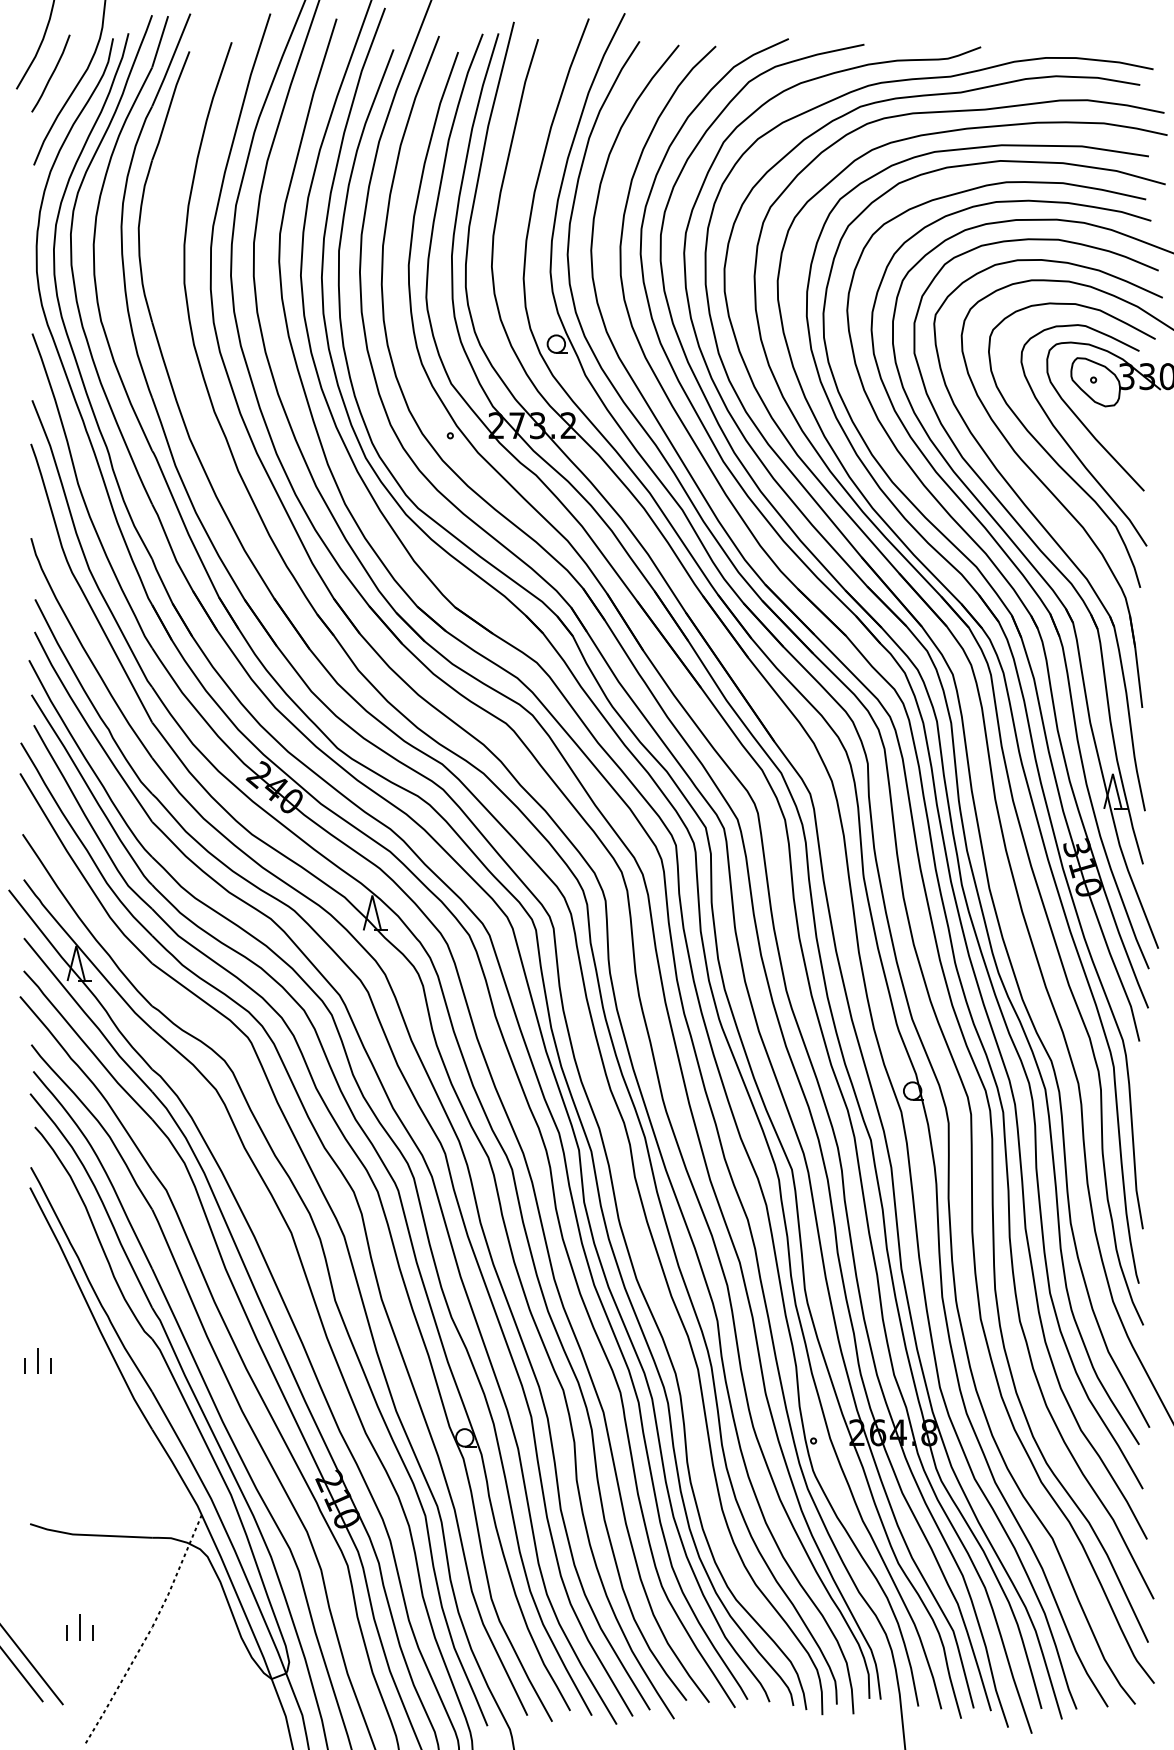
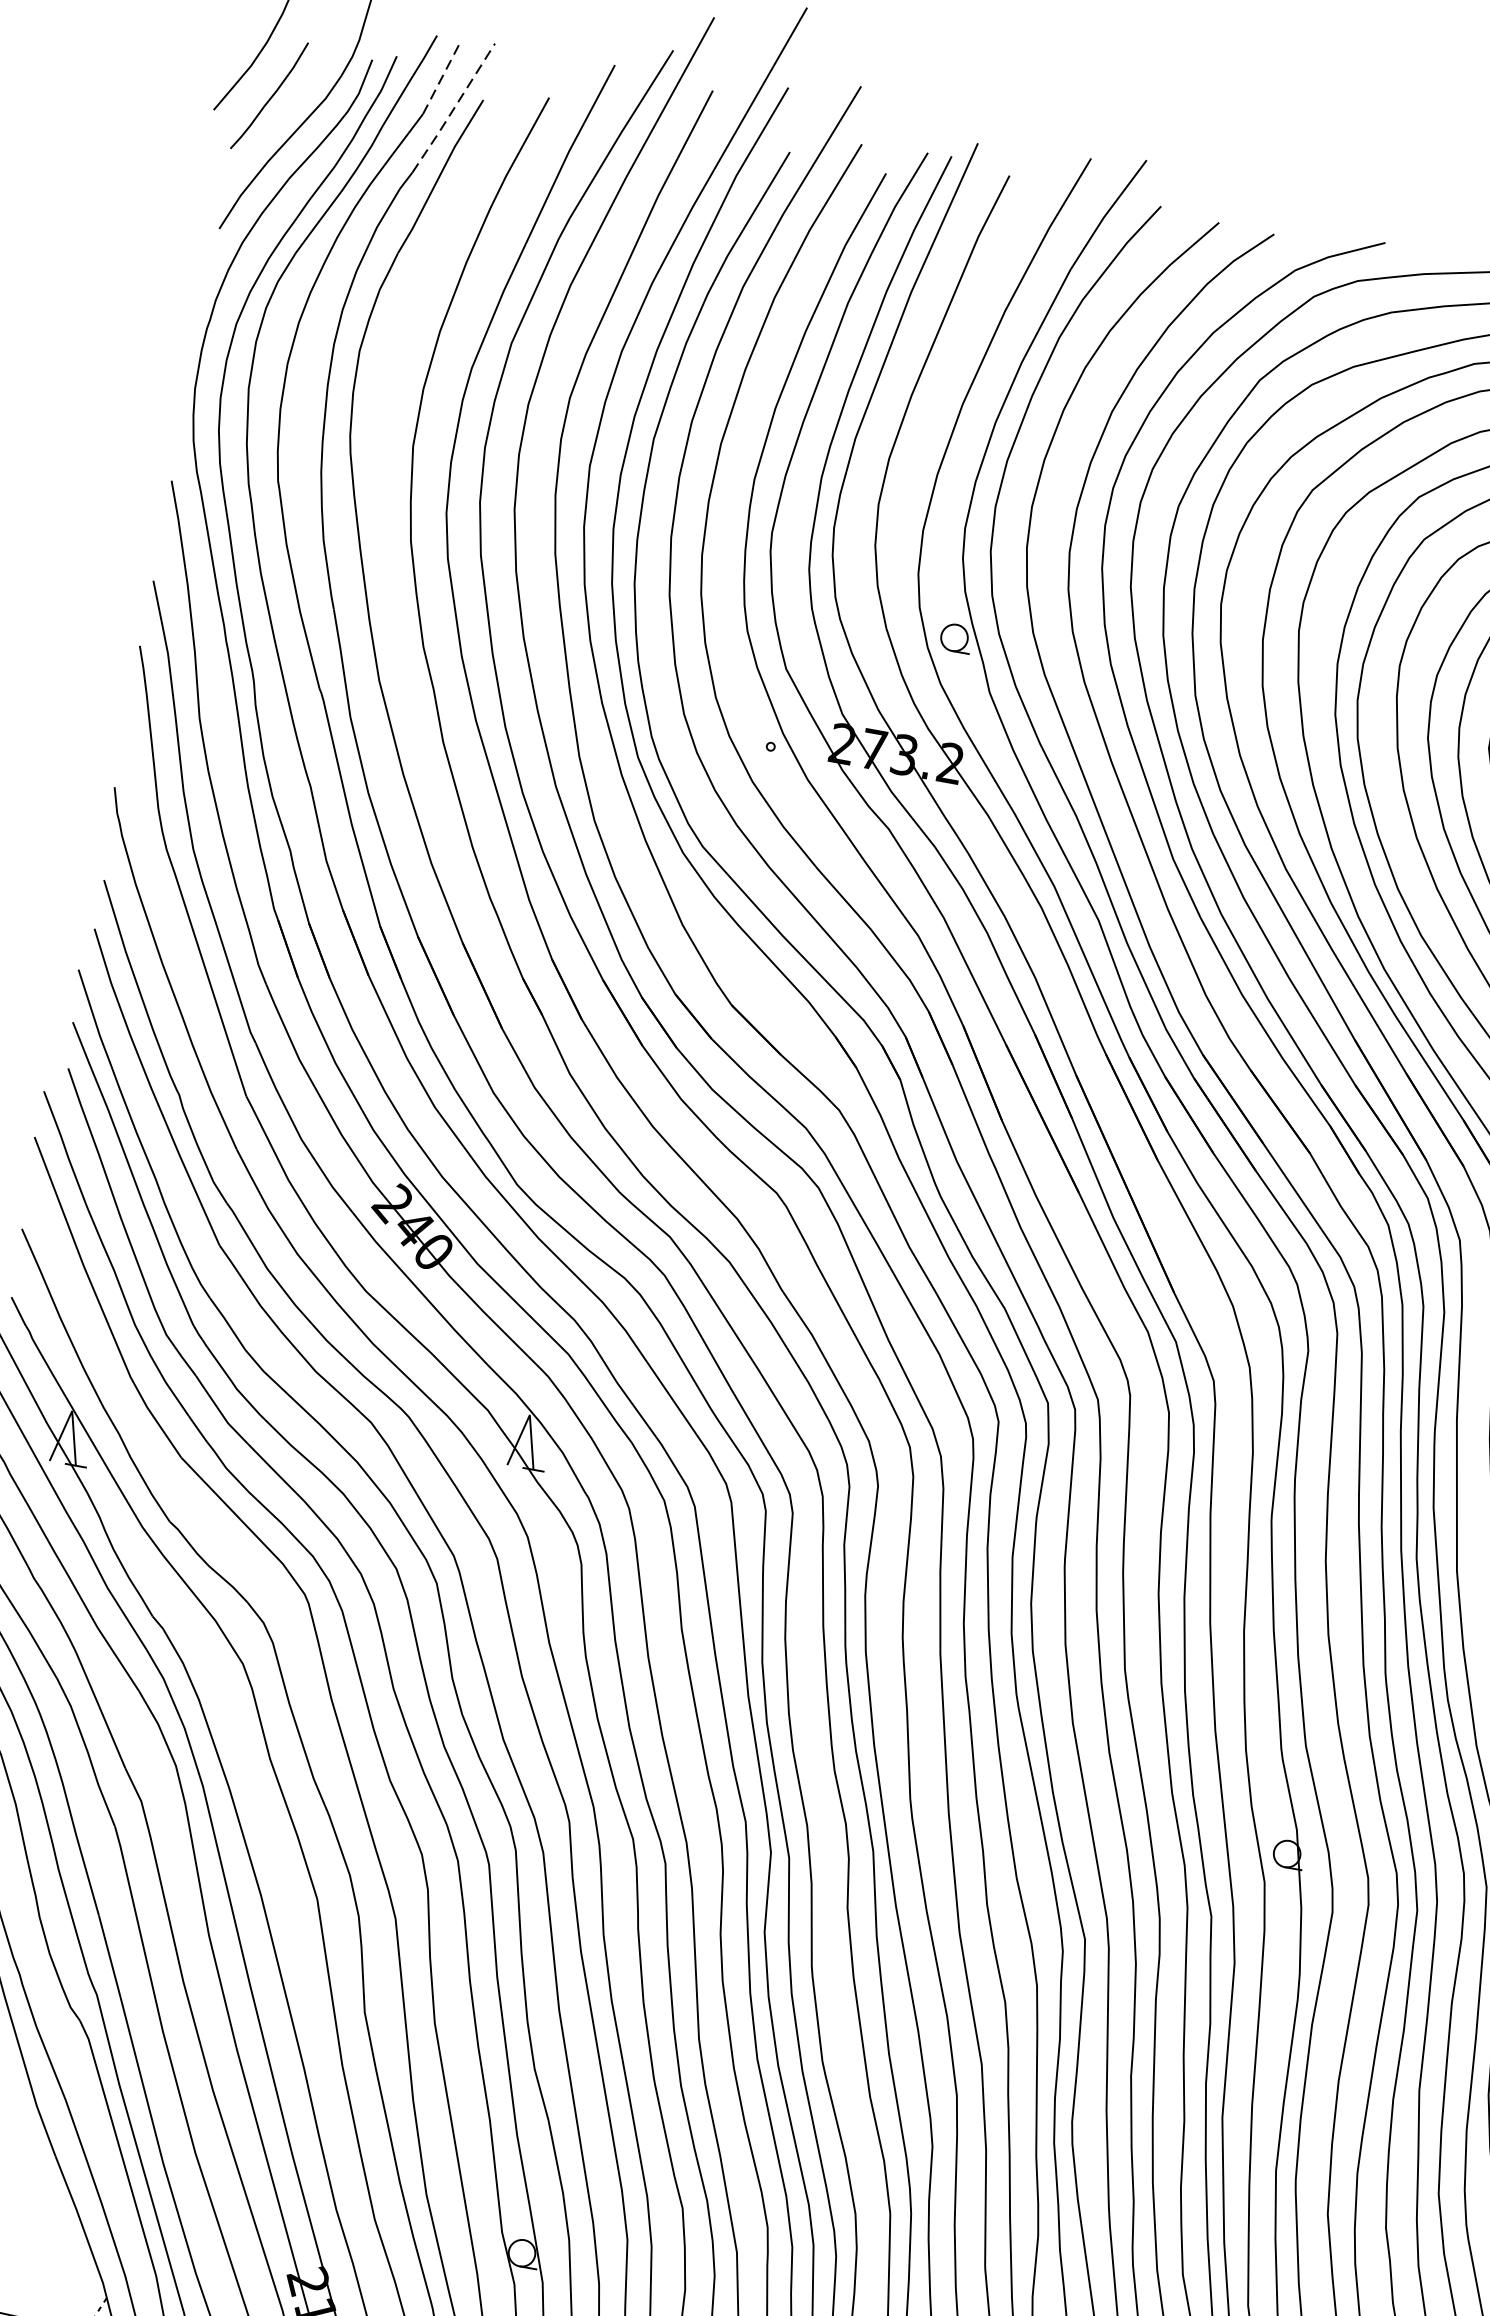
line: (160, 41) -> (442, 77), solid -> dashed
line: (171, 60) -> (453, 108), solid -> dashed

